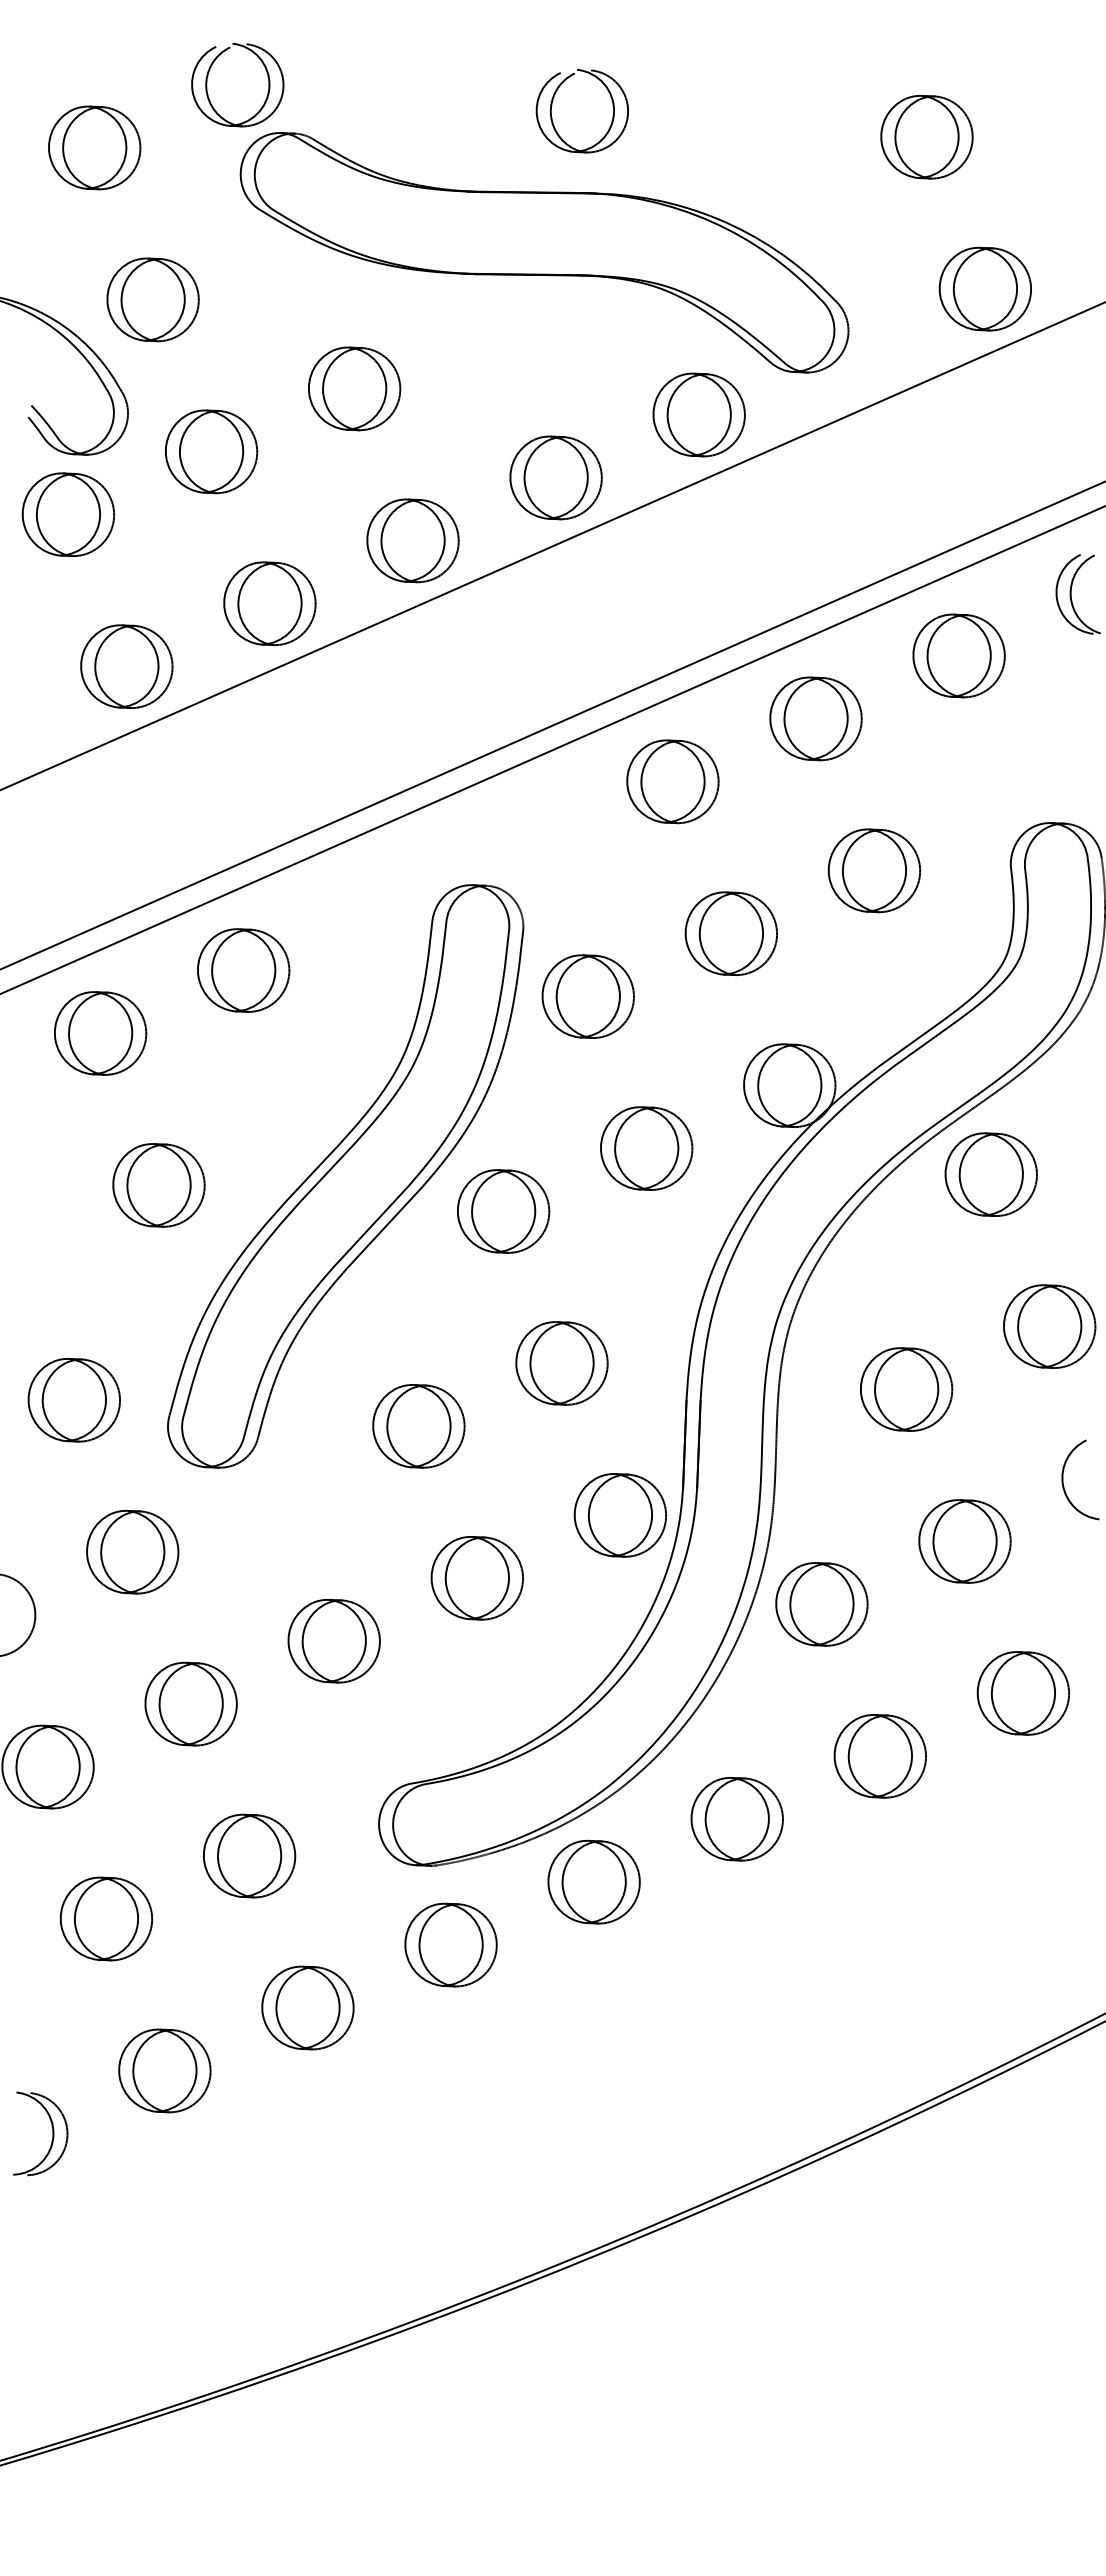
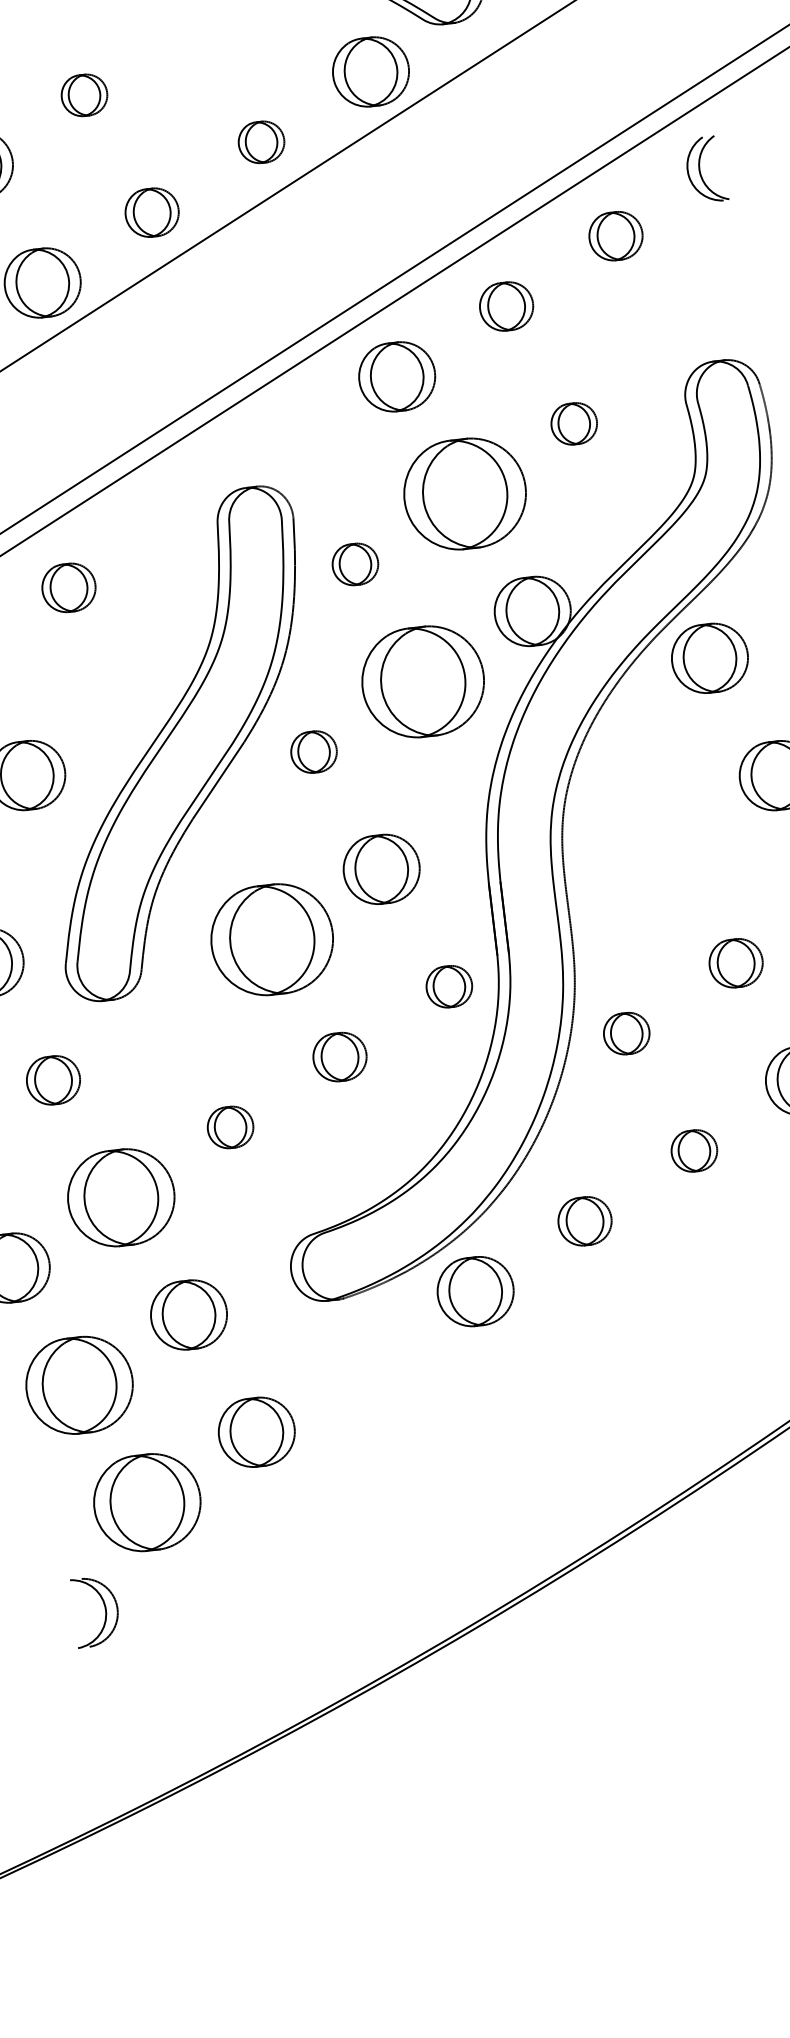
part: (354, 388) -> (84, 95), size x0.6
part: (555, 477) -> (261, 142), size x0.6
part: (412, 540) -> (151, 212), size x0.7
part: (958, 655) -> (615, 235), size x0.7
part: (815, 718) -> (506, 306), size x0.7
part: (873, 870) -> (573, 423), size x0.6
part: (730, 933) -> (464, 494), size x1.6
part: (243, 970) -> (68, 587), size x0.7
part: (587, 996) -> (354, 564), size x0.6
part: (646, 1148) -> (423, 681), size x1.6
part: (503, 1211) -> (313, 752), size x0.6
part: (906, 1389) -> (668, 845), removed
part: (418, 1426) -> (271, 939), size x1.6
part: (619, 1515) -> (448, 986), size x0.6
part: (964, 1541) -> (735, 963), size x0.7
part: (132, 1551) -> (53, 1079), size x0.7
part: (476, 1578) -> (339, 1057), size x0.7
part: (821, 1604) -> (626, 1033), size x0.6
part: (333, 1641) -> (230, 1127), size x0.6
part: (190, 1703) -> (120, 1197), size x1.4
part: (879, 1756) -> (693, 1151), size x0.6
part: (736, 1819) -> (584, 1221), size x0.7
part: (106, 1918) -> (79, 1384), size x1.4
part: (450, 1944) -> (365, 1361), removed
part: (164, 2070) -> (147, 1502), size x1.4
part: (52, 2133) -> (104, 1609), moved

